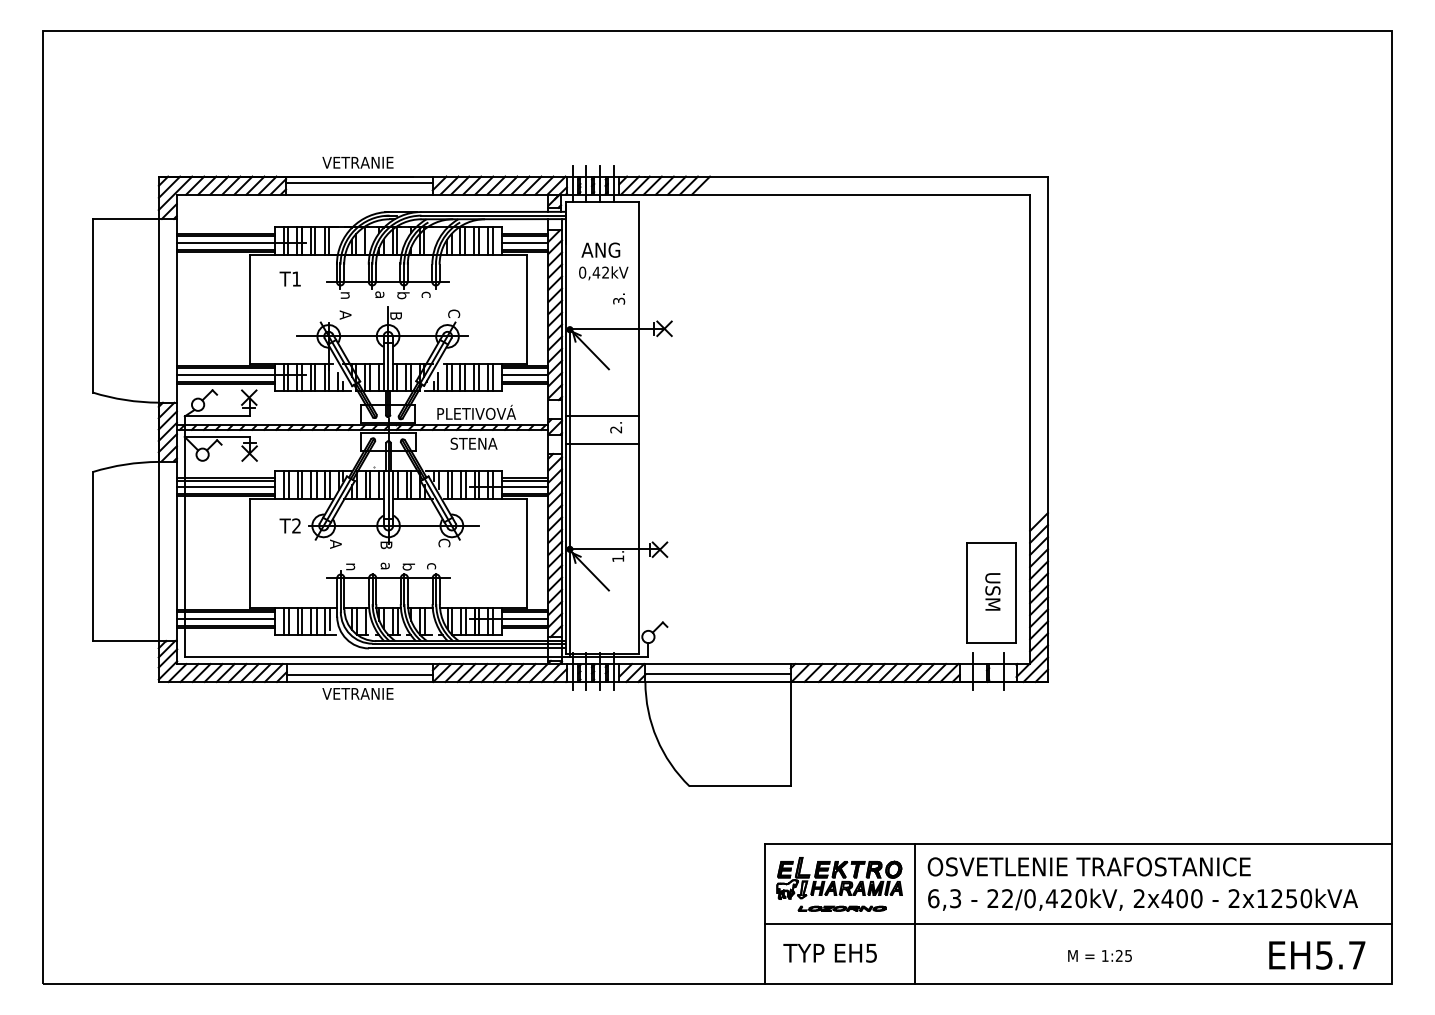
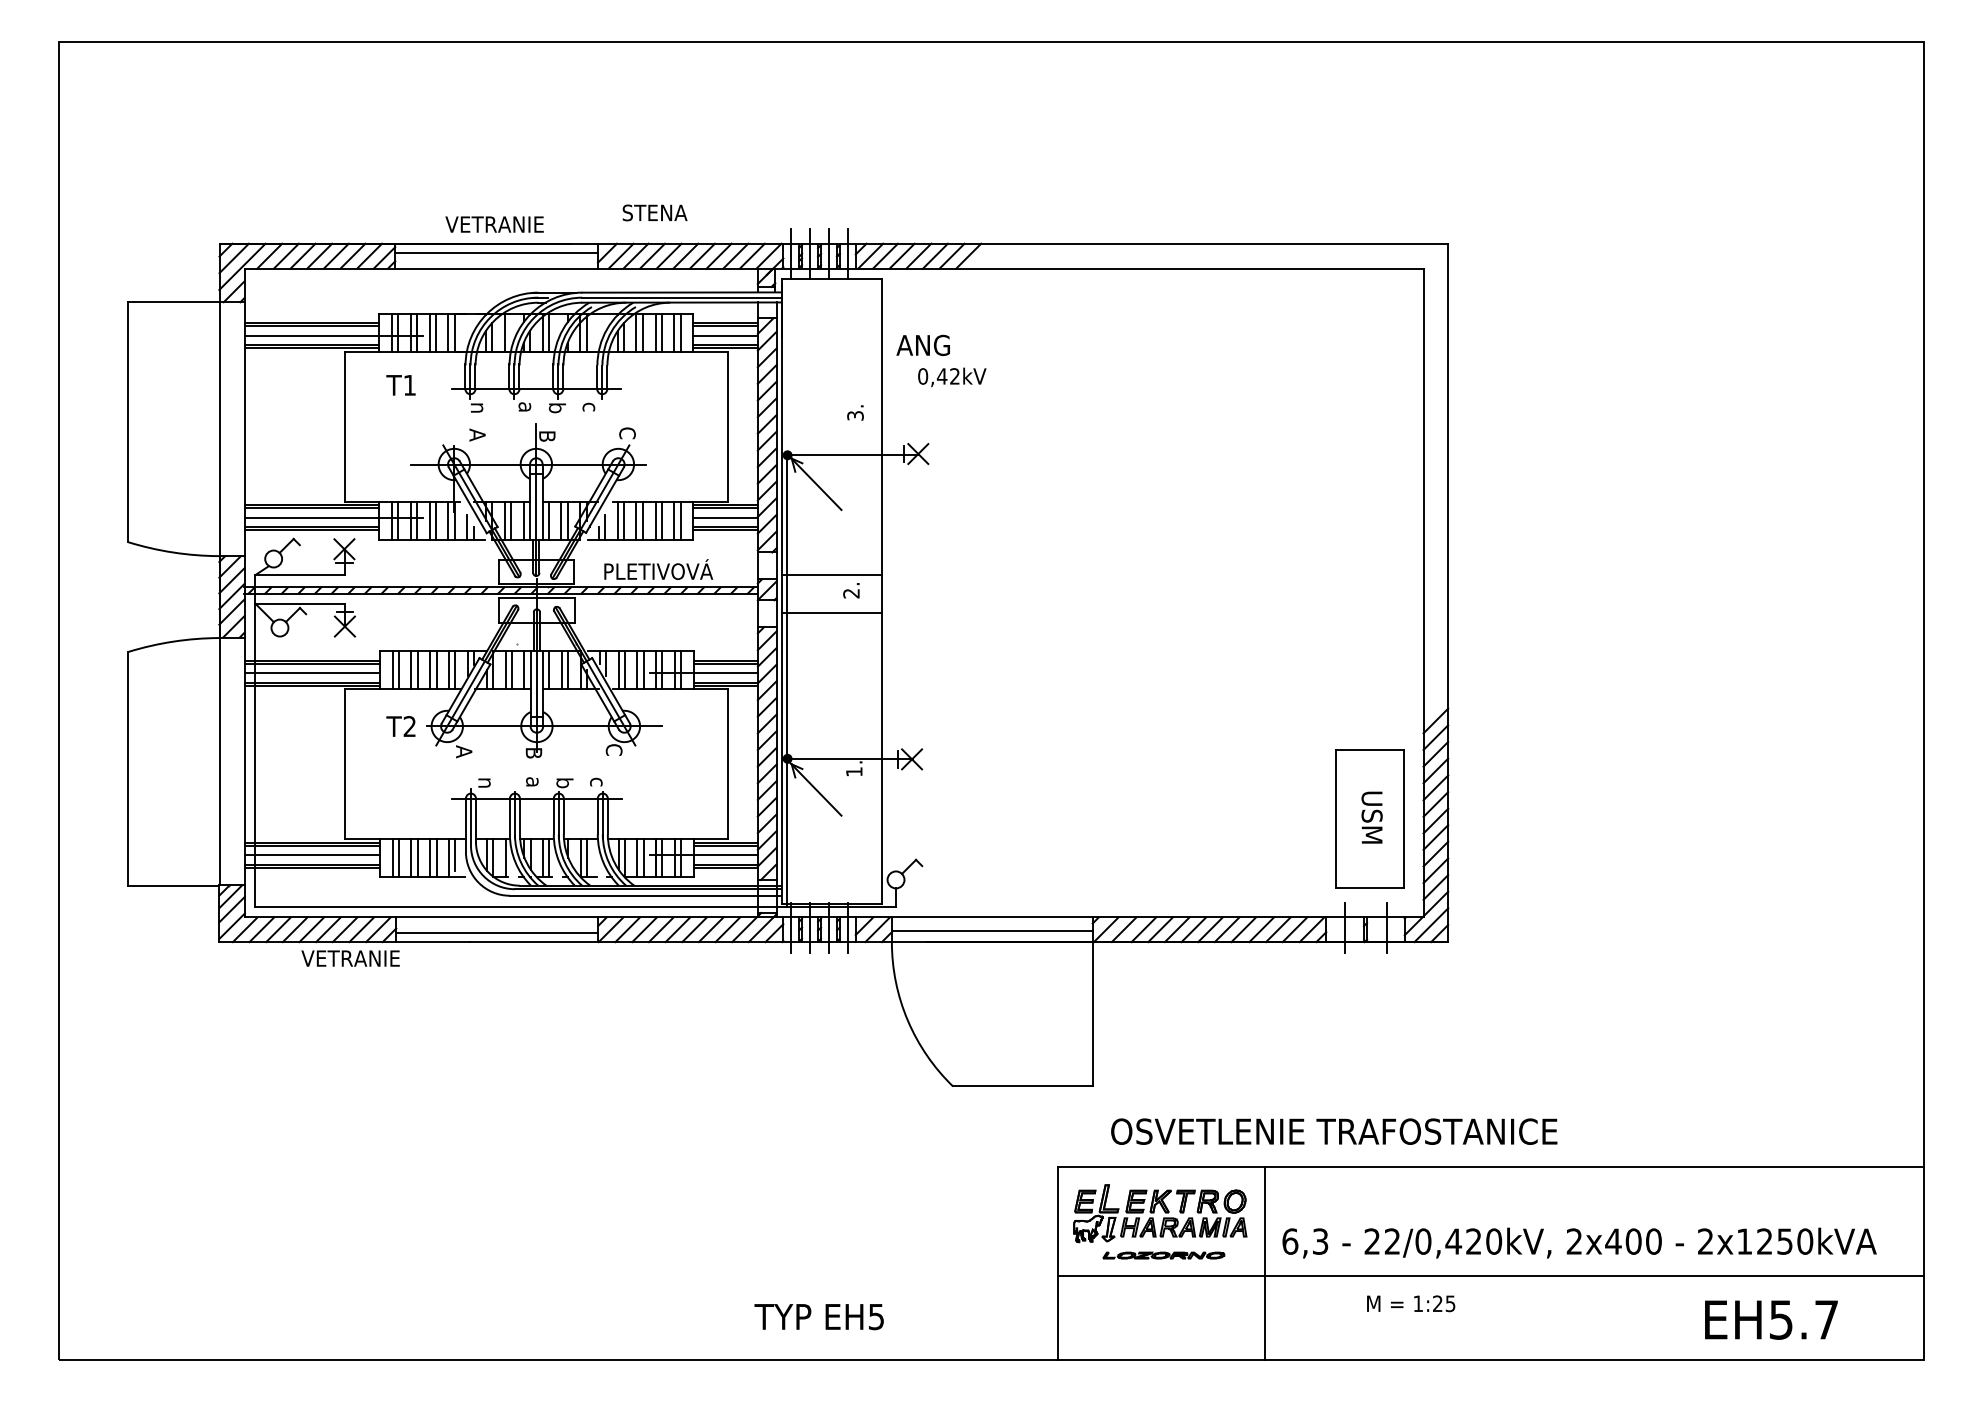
text: (600, 249) -> (922, 344), moved
text: (603, 273) -> (952, 377), moved
text: (473, 443) -> (654, 212), moved
text: (357, 693) -> (350, 958), moved
text: (1089, 866) -> (1334, 1131), moved
text: (829, 953) -> (818, 1317), moved
text: (1100, 955) -> (1411, 1303), moved
text: (1317, 955) -> (1771, 1319), moved

